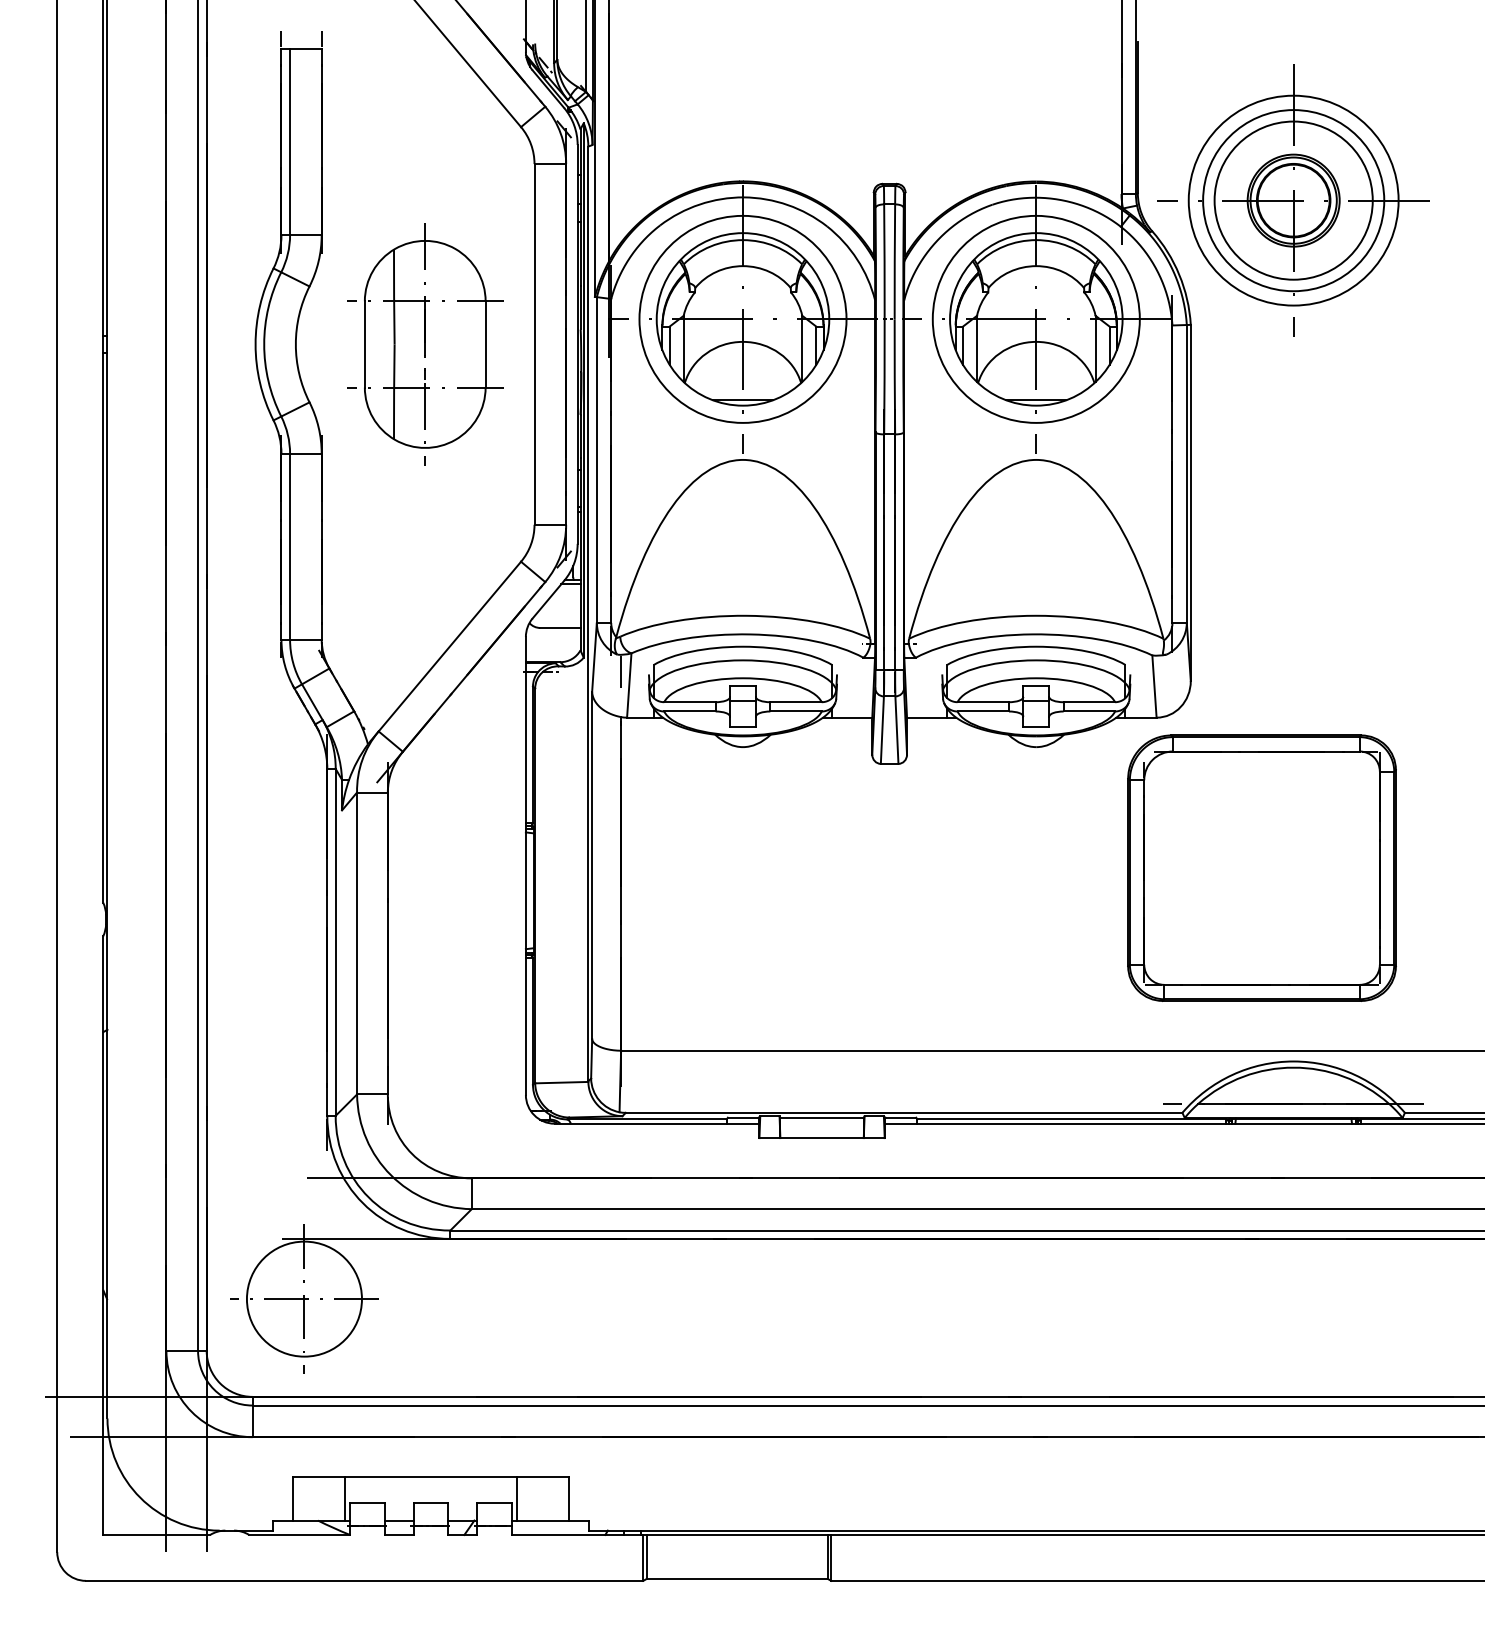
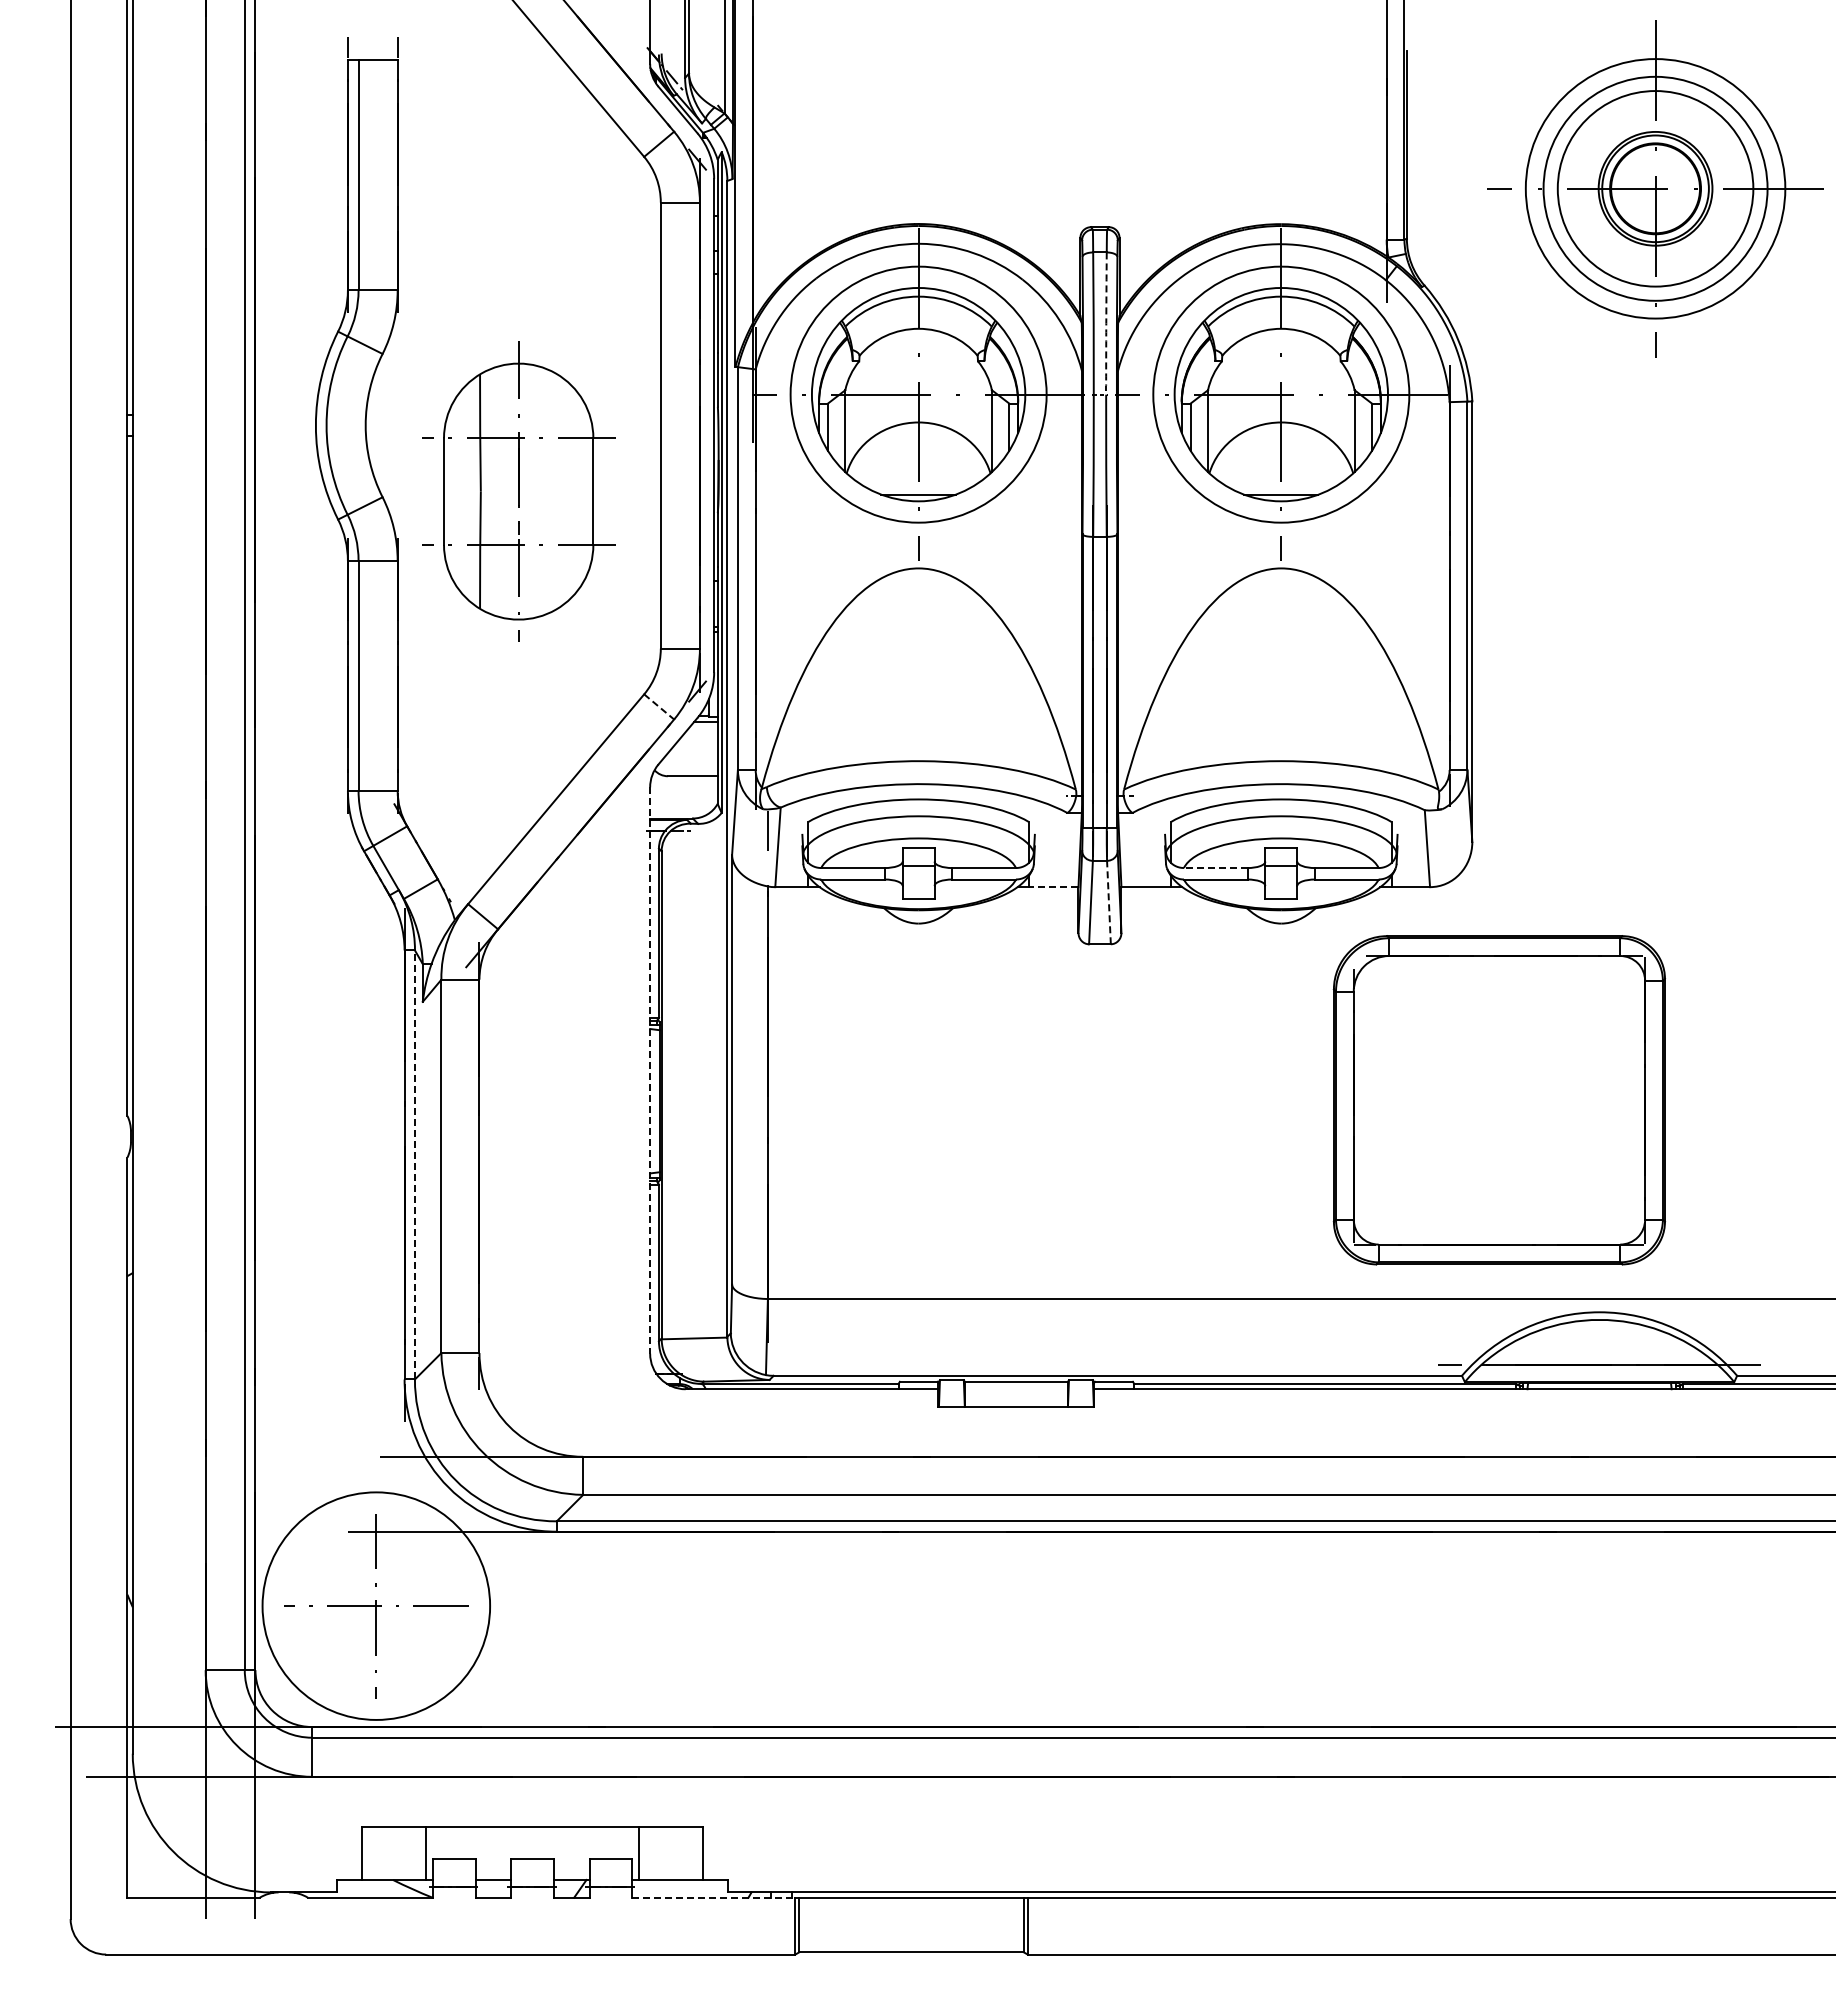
part: (1293, 200) -> (1655, 188), moved
arc: (894, 261) -> (1106, 323), solid -> dashed
part: (425, 344) -> (518, 491), moved
line: (533, 571) -> (659, 706), solid -> dashed
line: (983, 702) -> (1215, 868), solid -> dashed
line: (852, 717) -> (1053, 887), solid -> dashed
line: (896, 730) -> (1108, 902), solid -> dashed
line: (526, 866) -> (650, 1071), solid -> dashed
part: (1261, 868) -> (1498, 1100), moved
line: (335, 941) -> (414, 1164), solid -> dashed
circle: (304, 1299) -> (376, 1606), size x1.6
line: (577, 1534) -> (714, 1897), solid -> dashed

